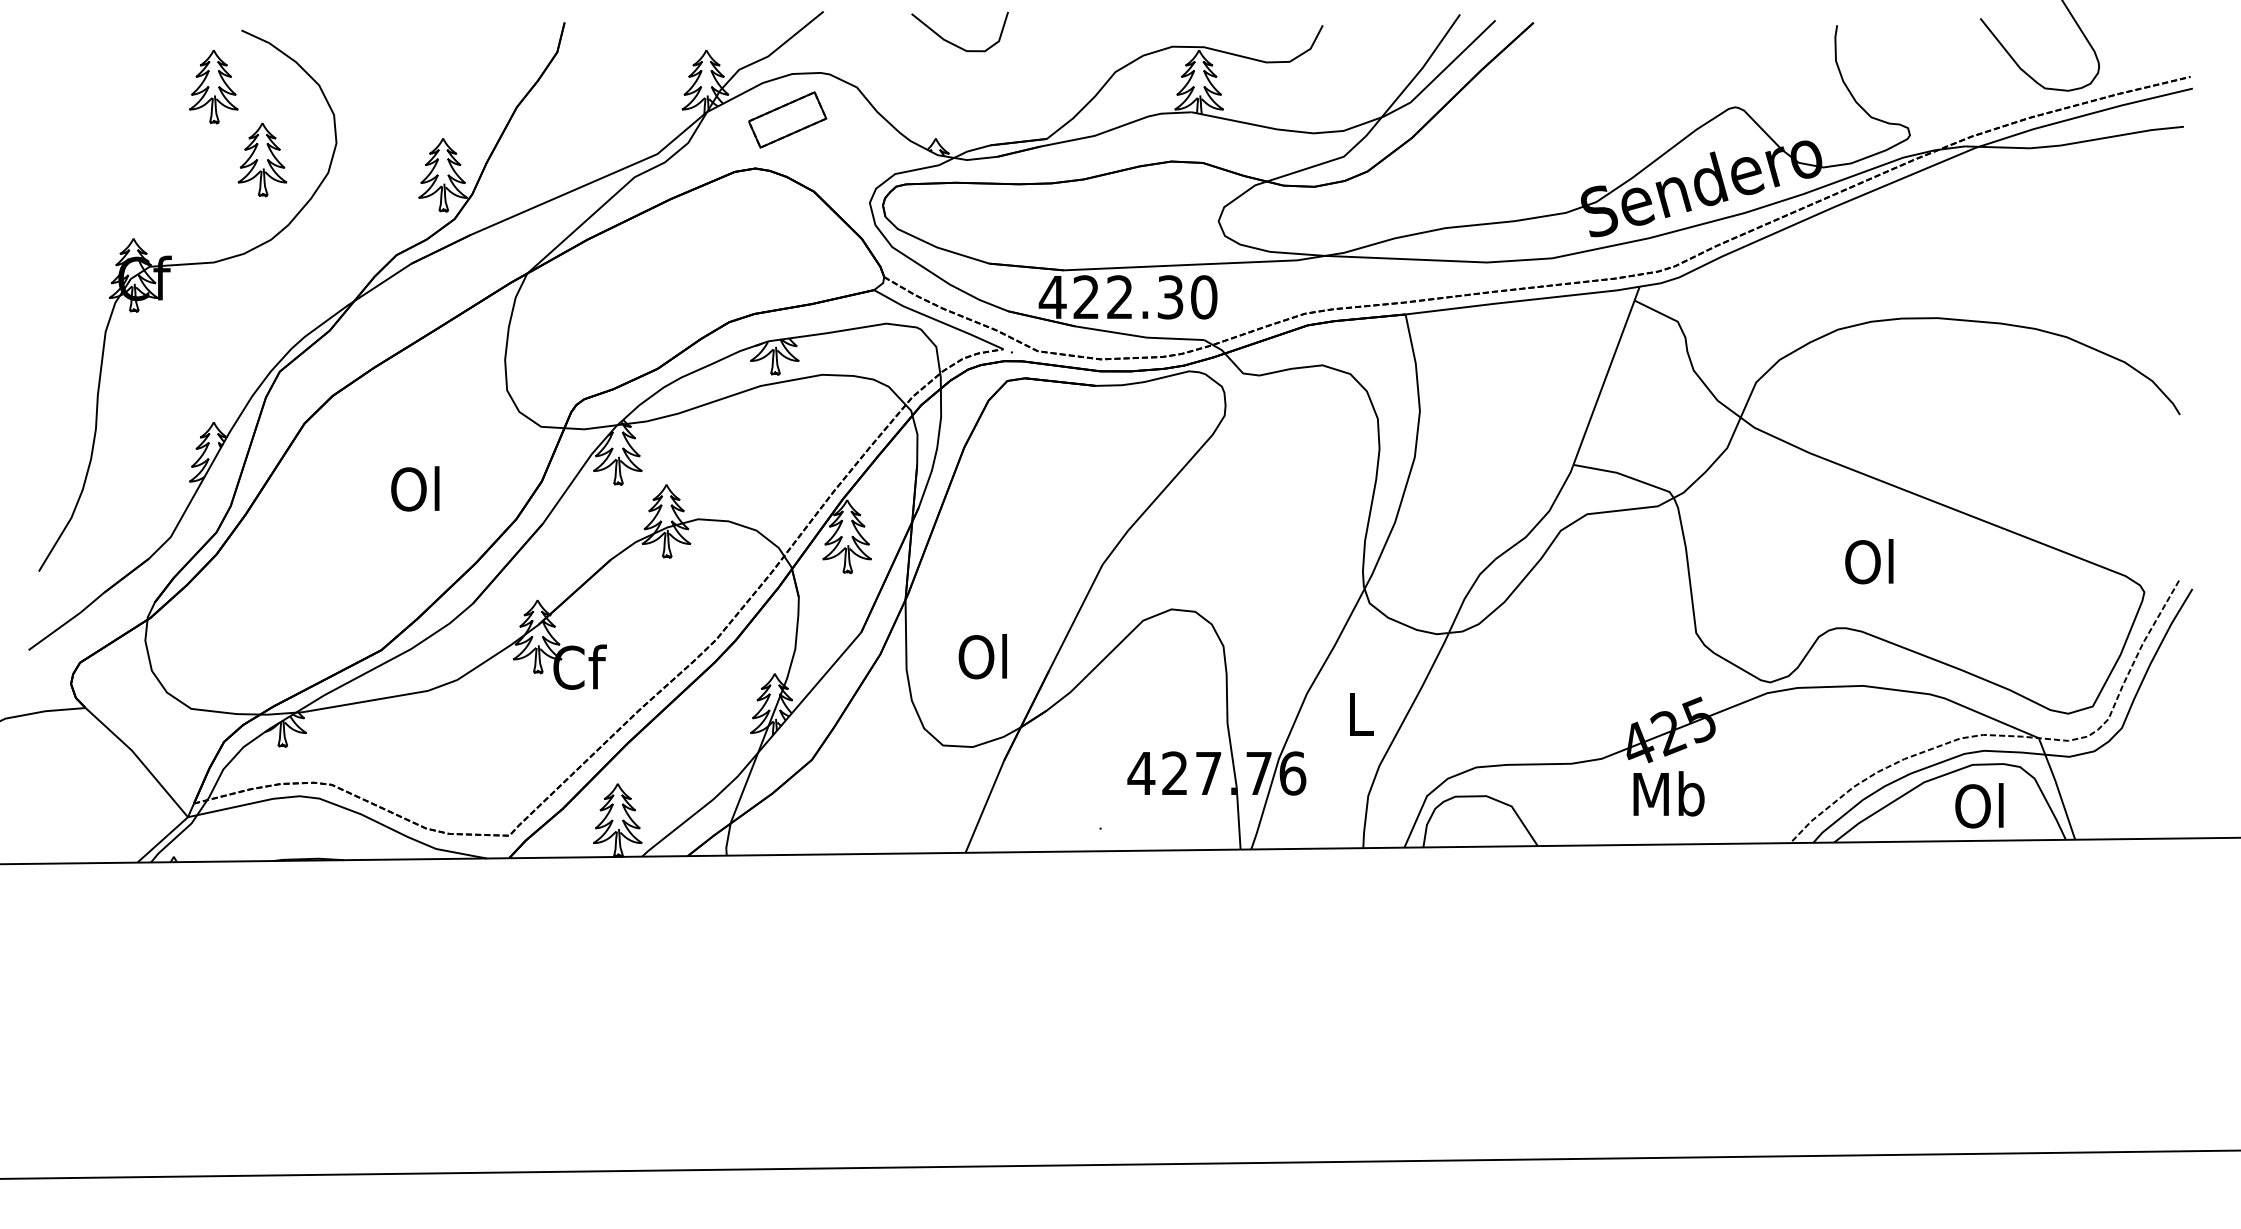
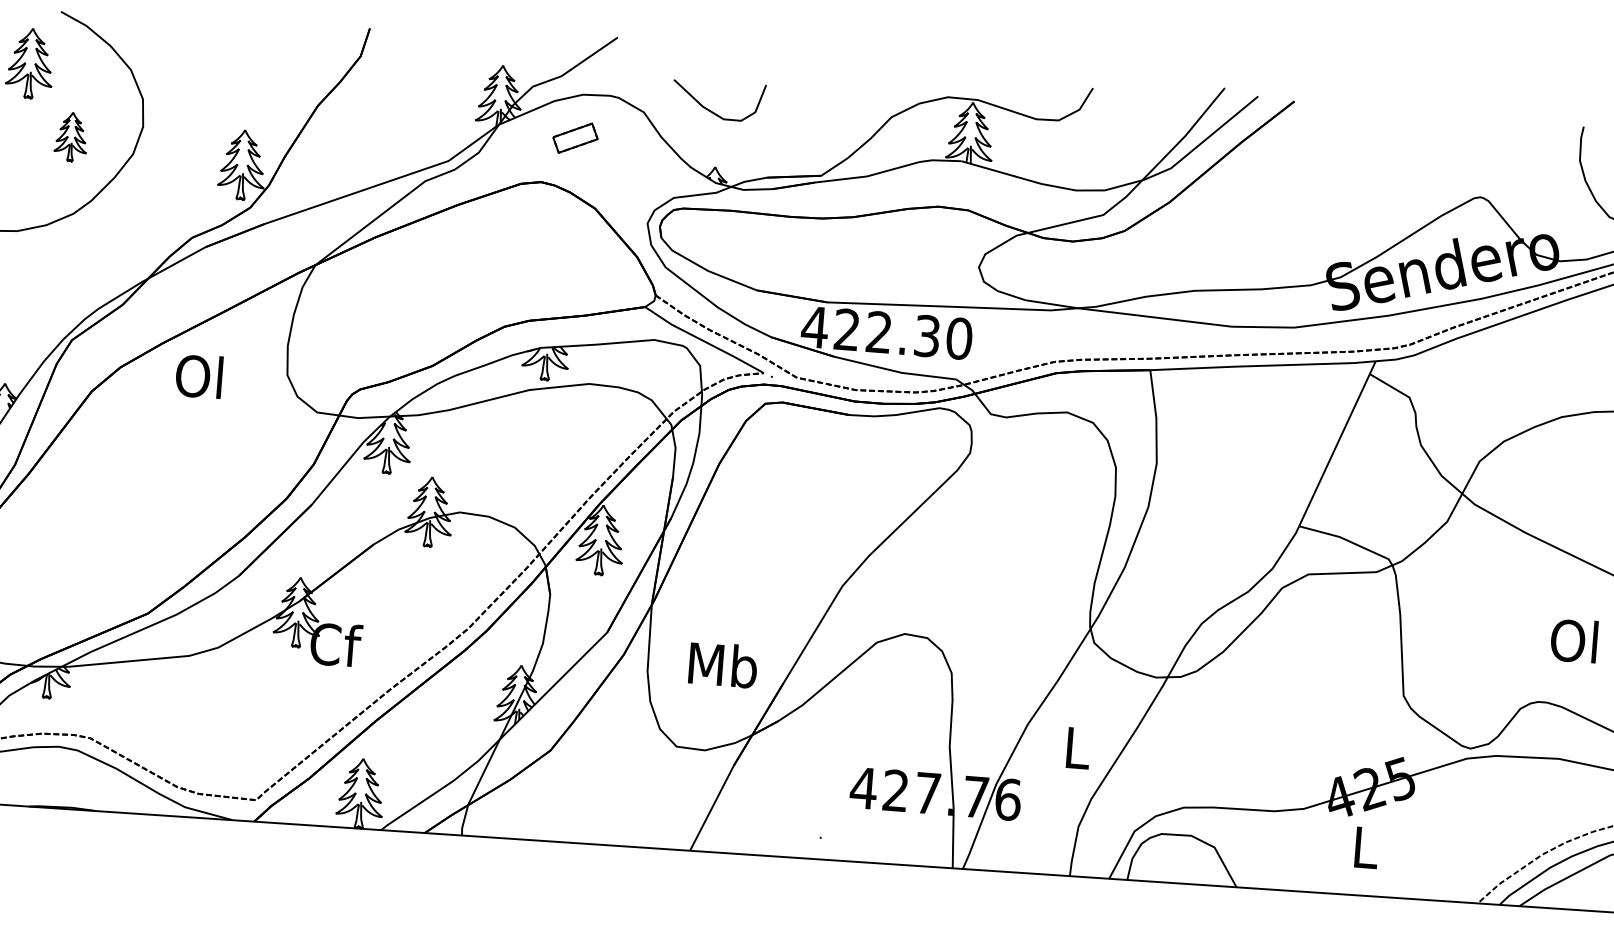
curve: (953, 43) -> (711, 111), moved
part: (787, 119) -> (575, 137), size x0.6
part: (262, 160) -> (71, 137), size x0.7
text: (415, 488) -> (199, 375), moved
text: (984, 656) -> (722, 664), Ol -> Mb
text: (1668, 793) -> (1365, 846), Mb -> L

